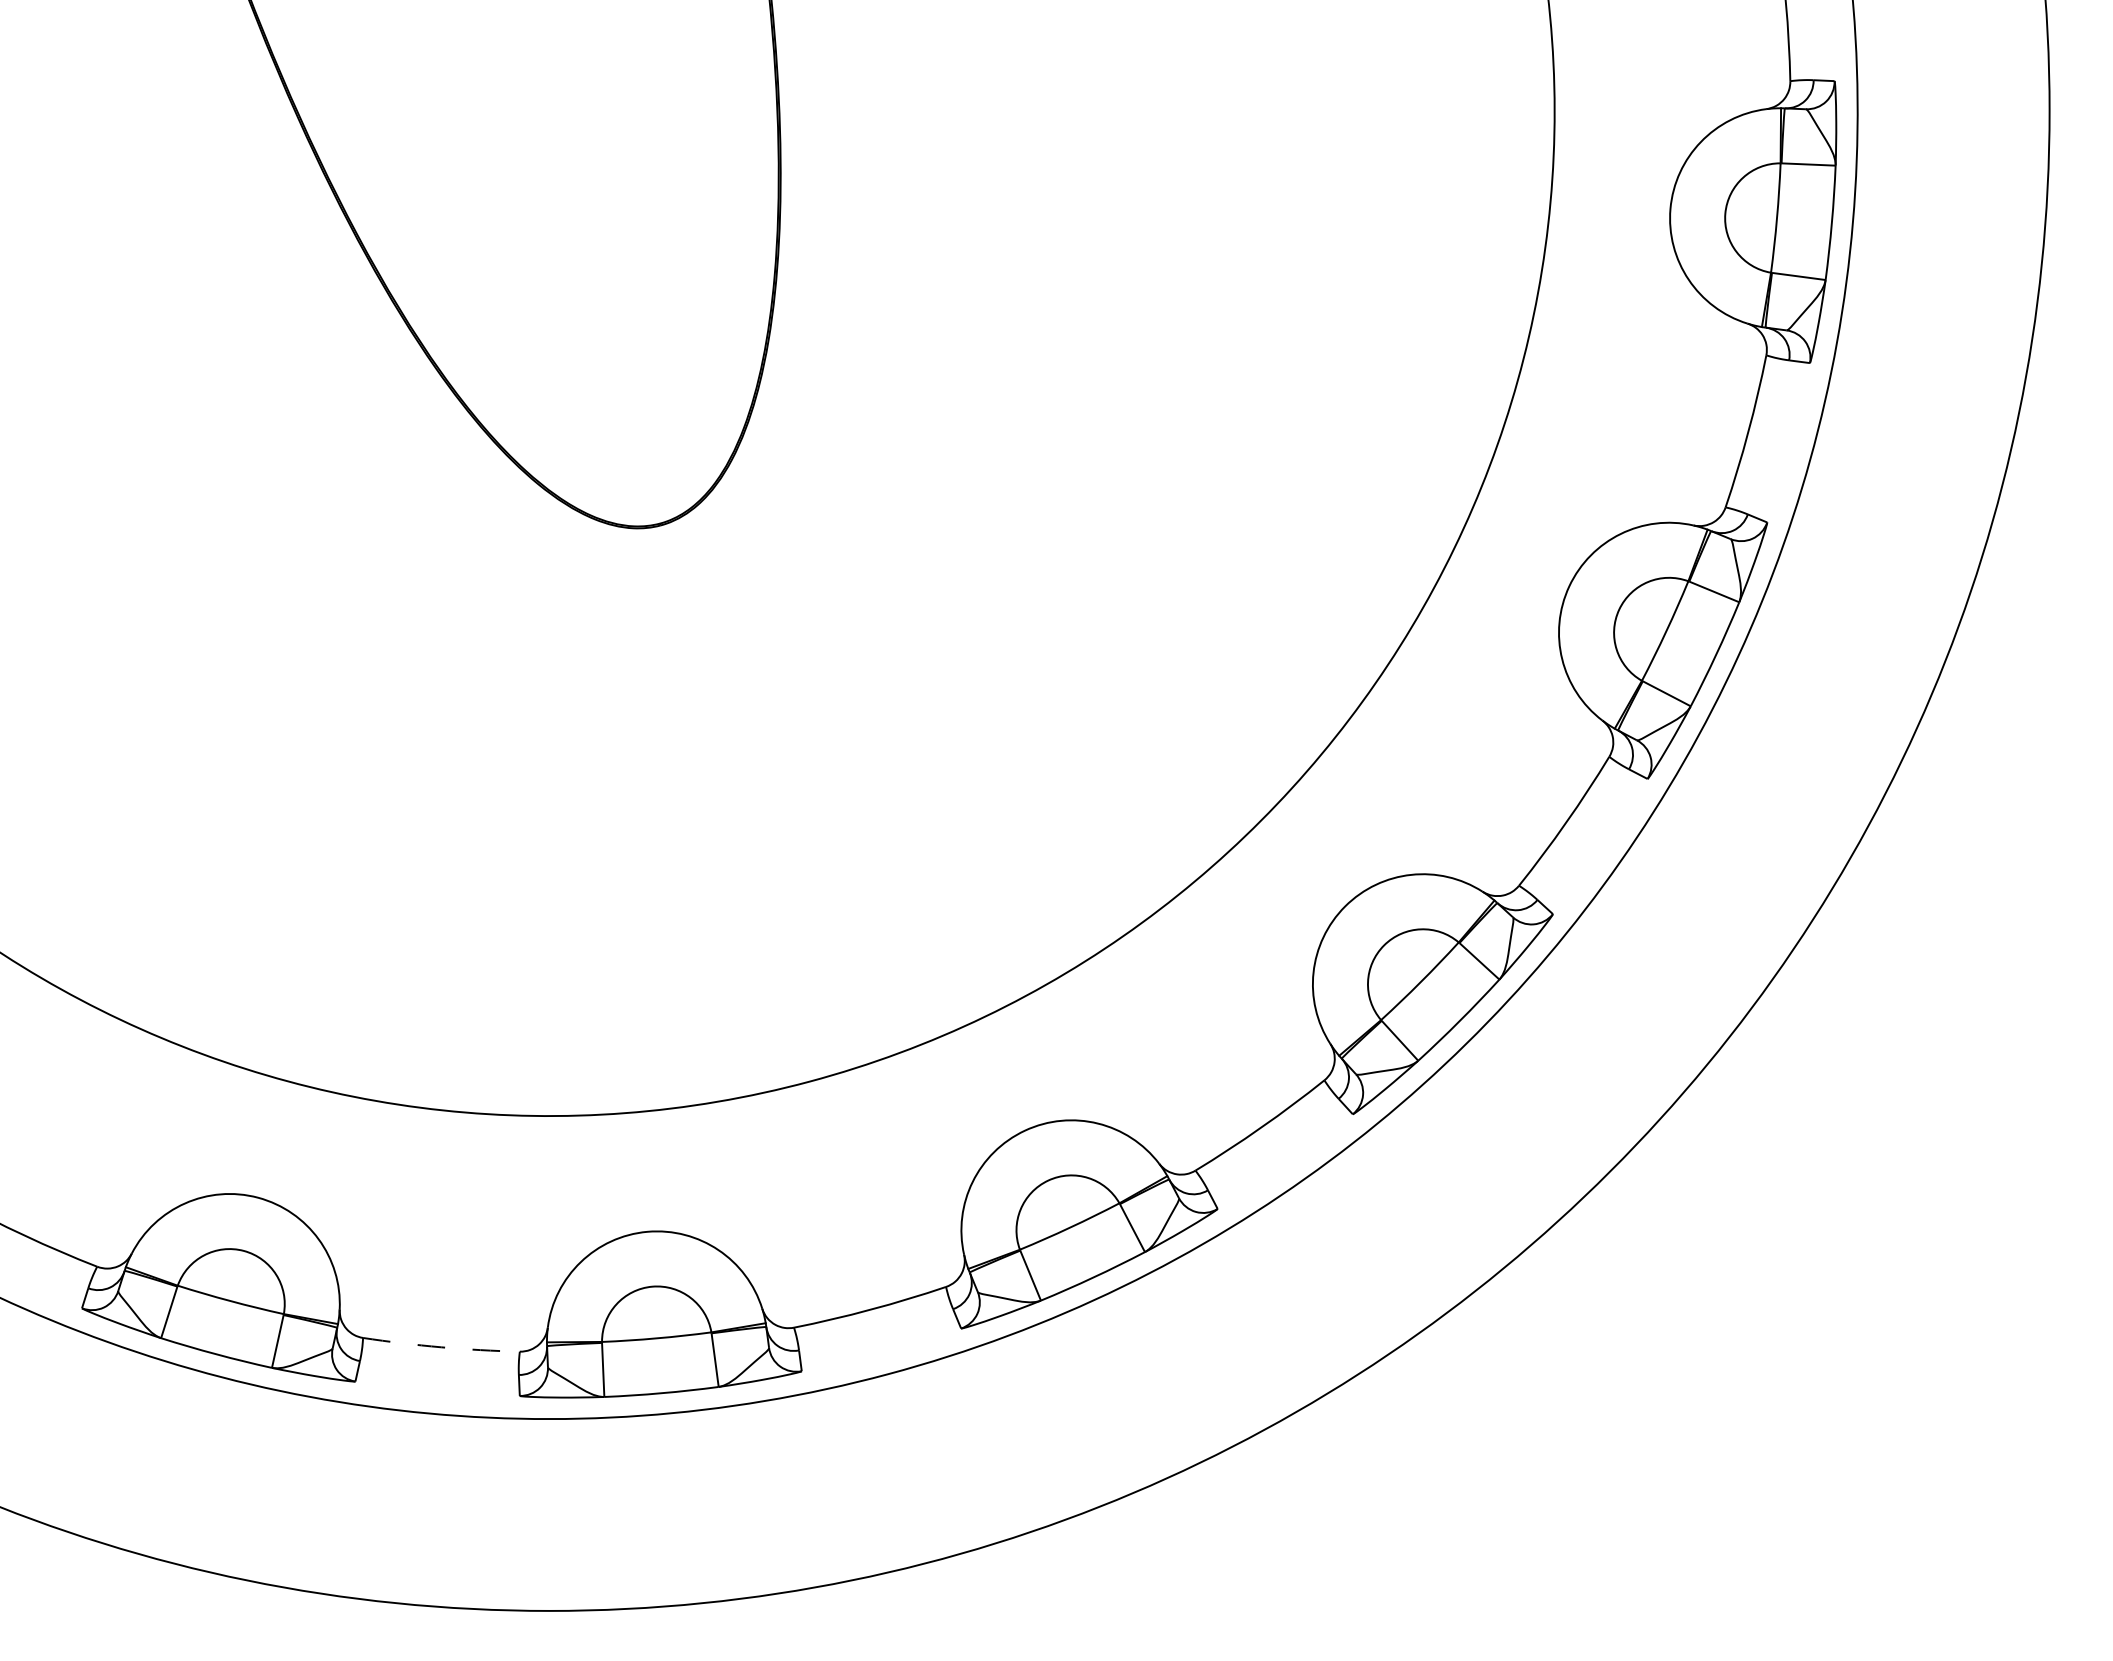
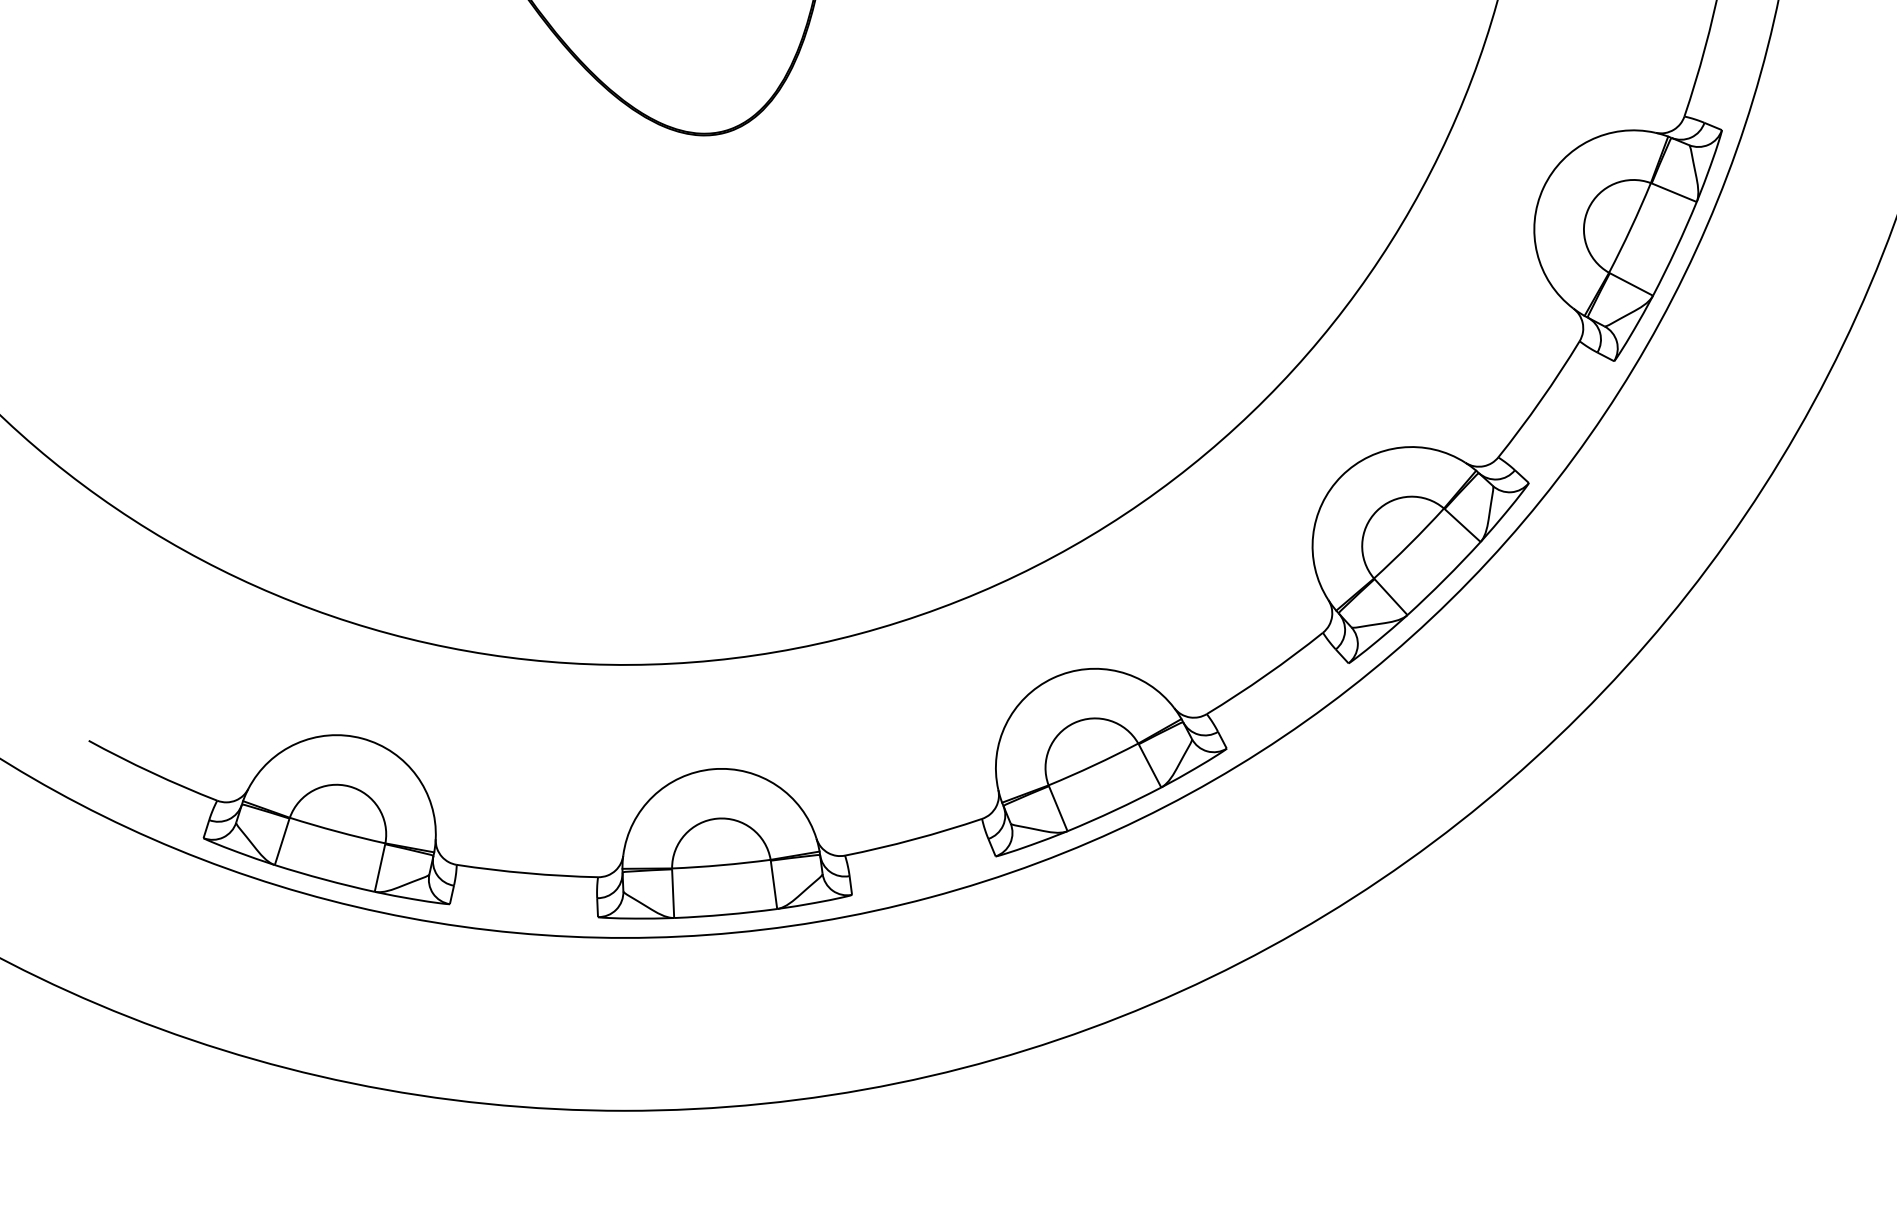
arc: (441, 1347) -> (527, 873), dashed -> solid

